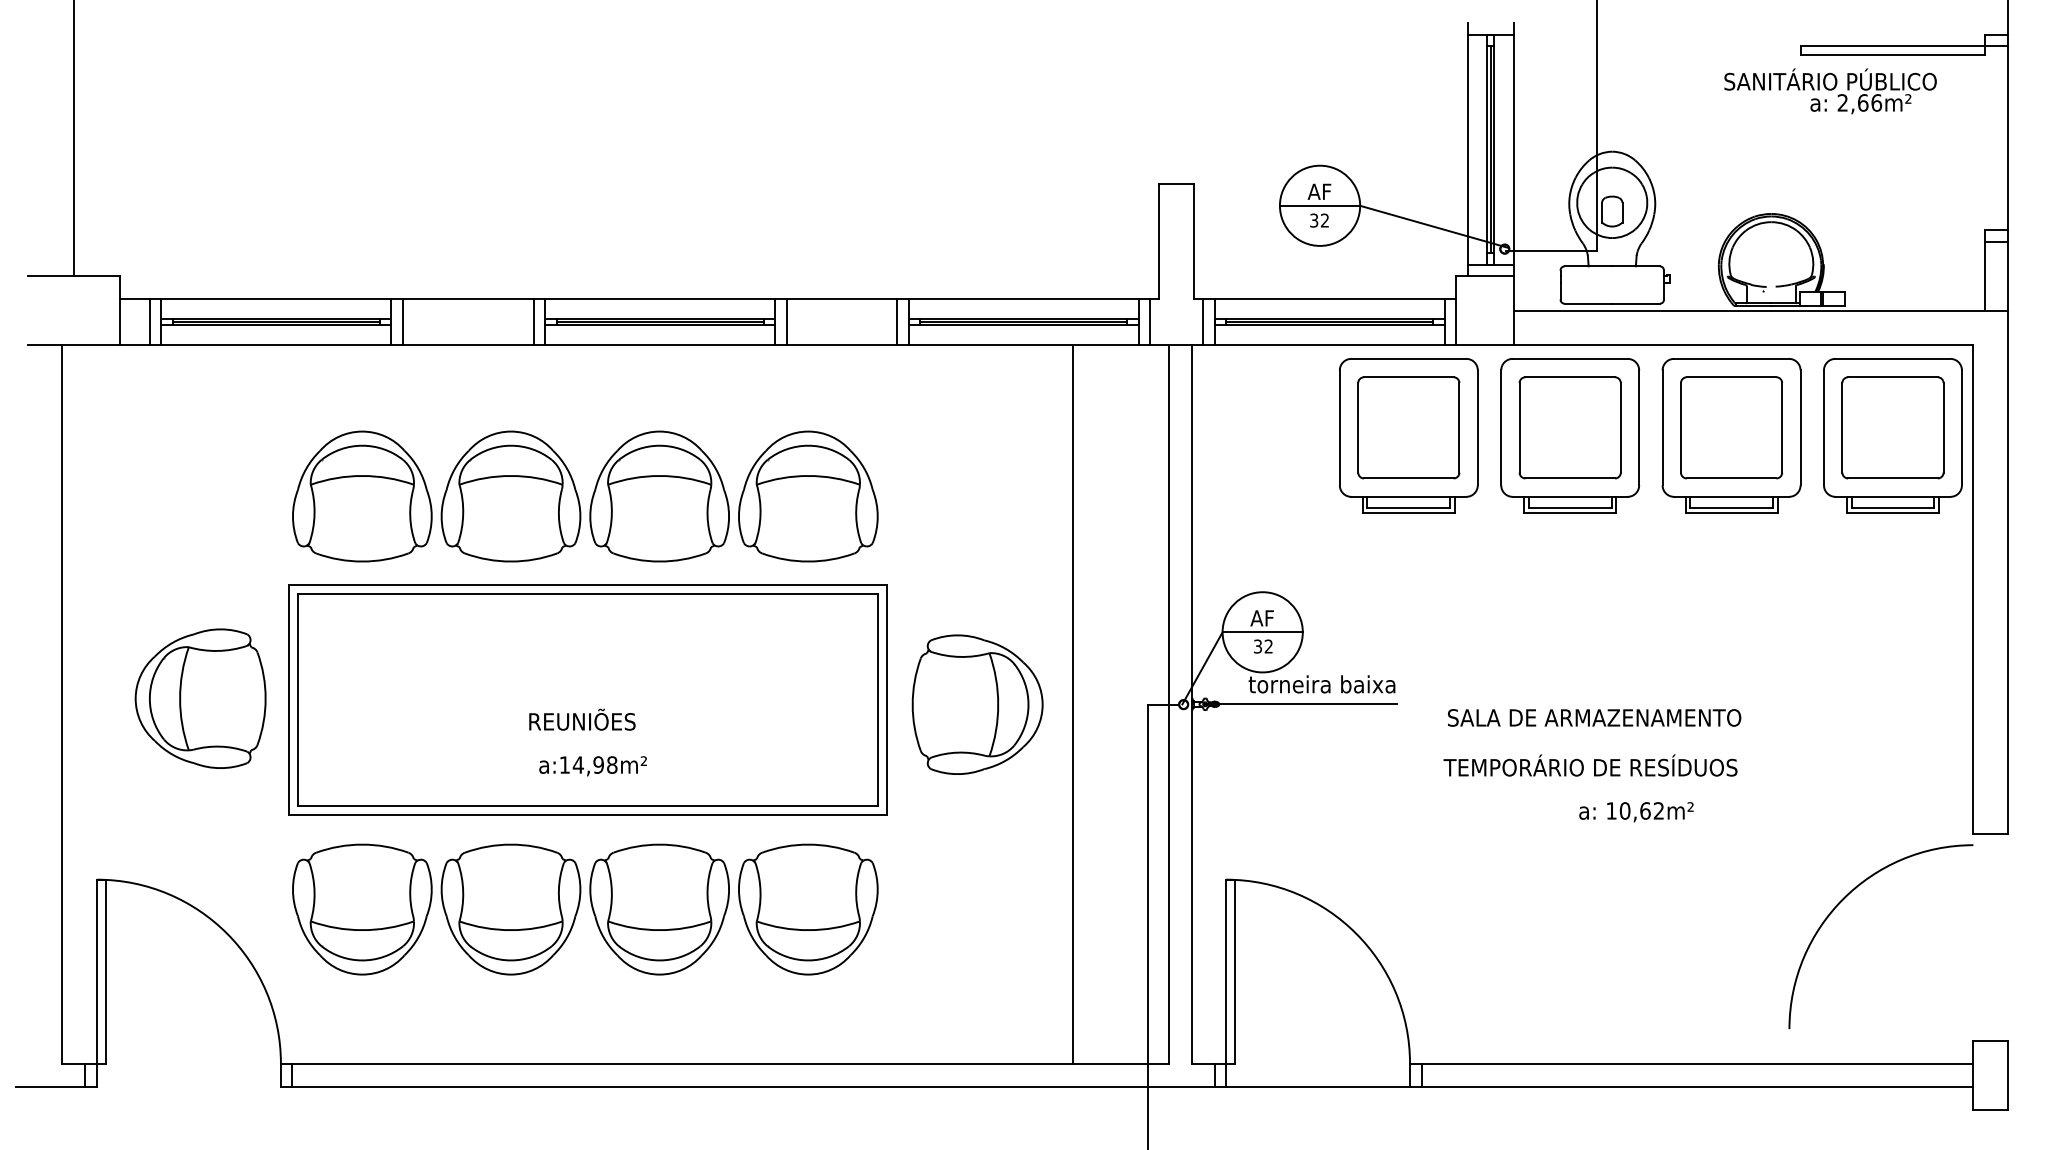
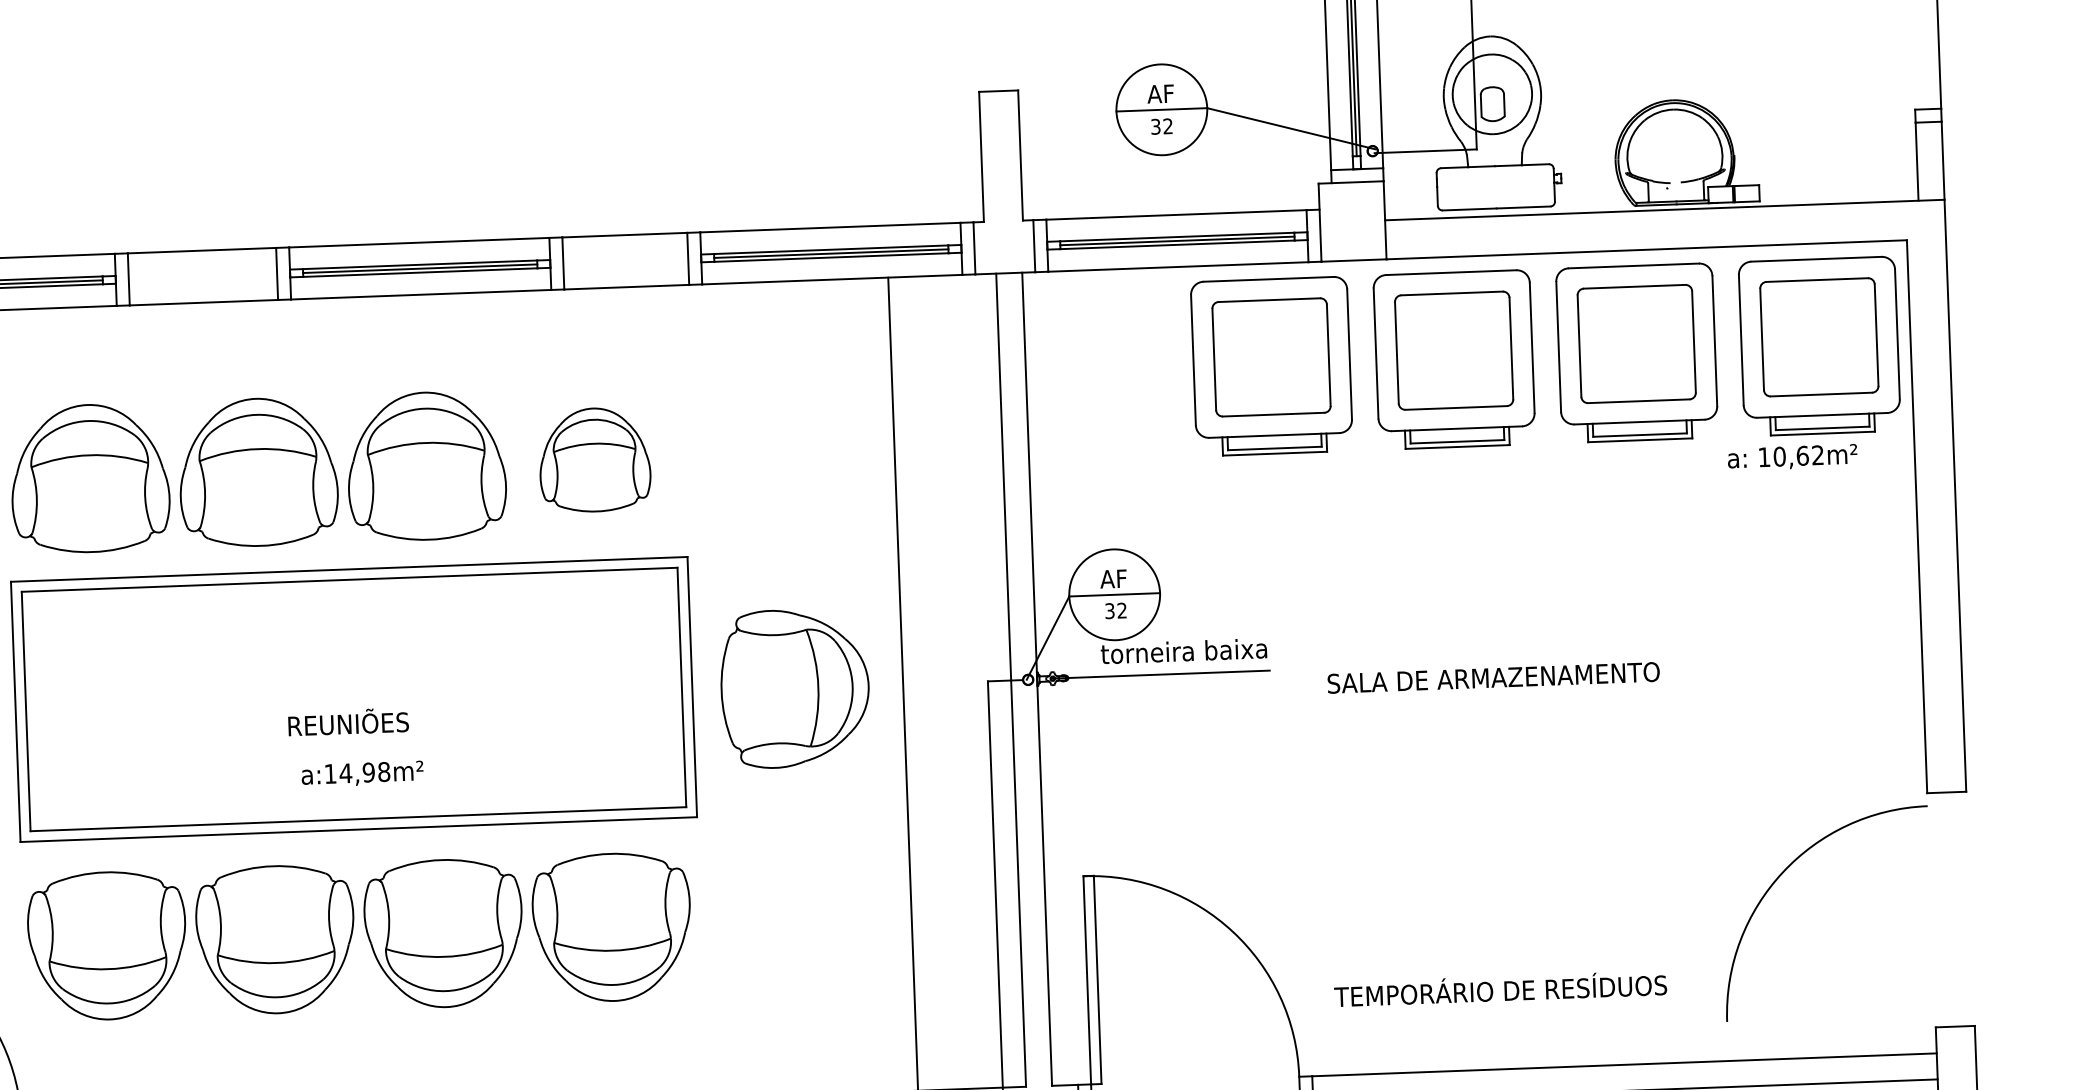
part: (808, 496) -> (595, 459), size x0.7
text: (1590, 765) -> (1500, 988), moved
text: (1636, 812) -> (1792, 457), moved

